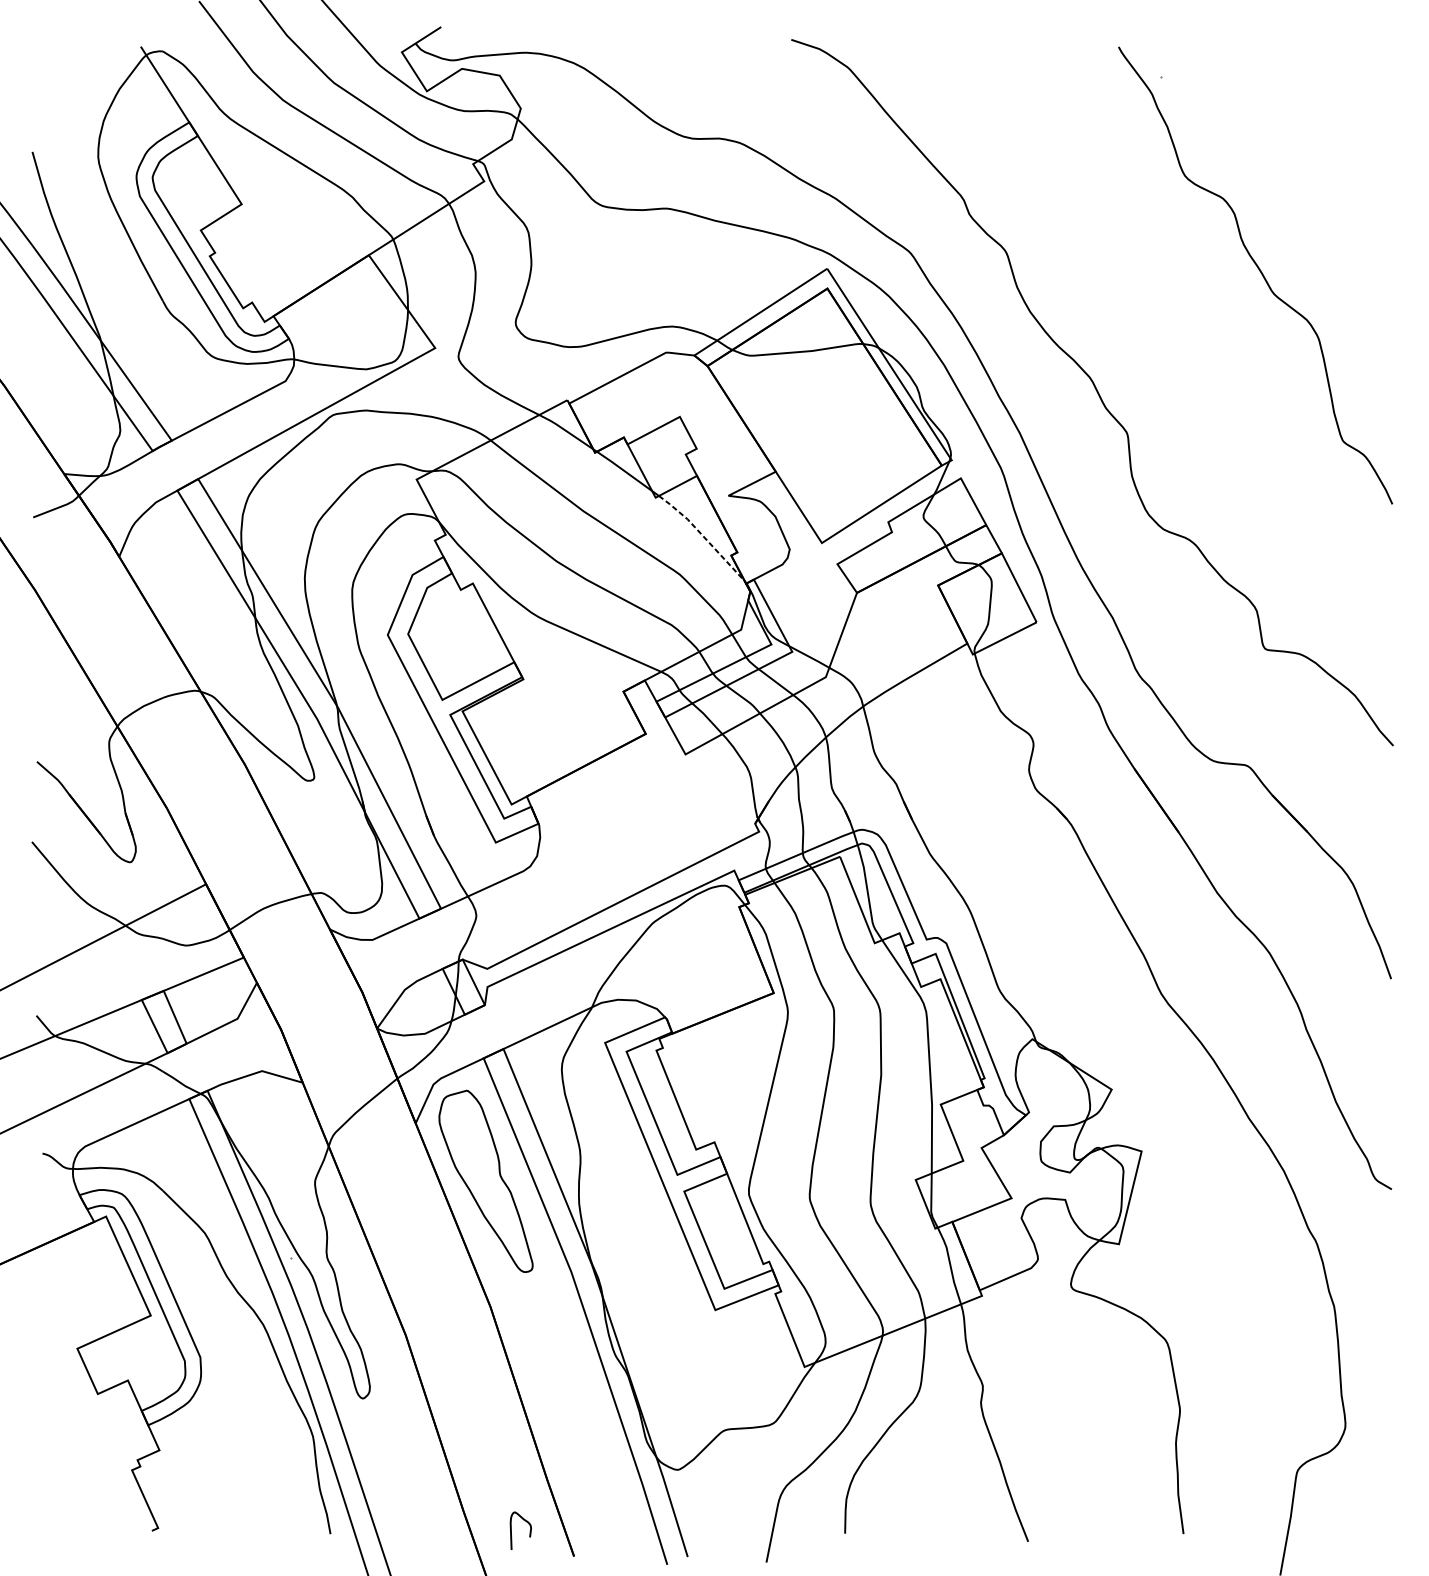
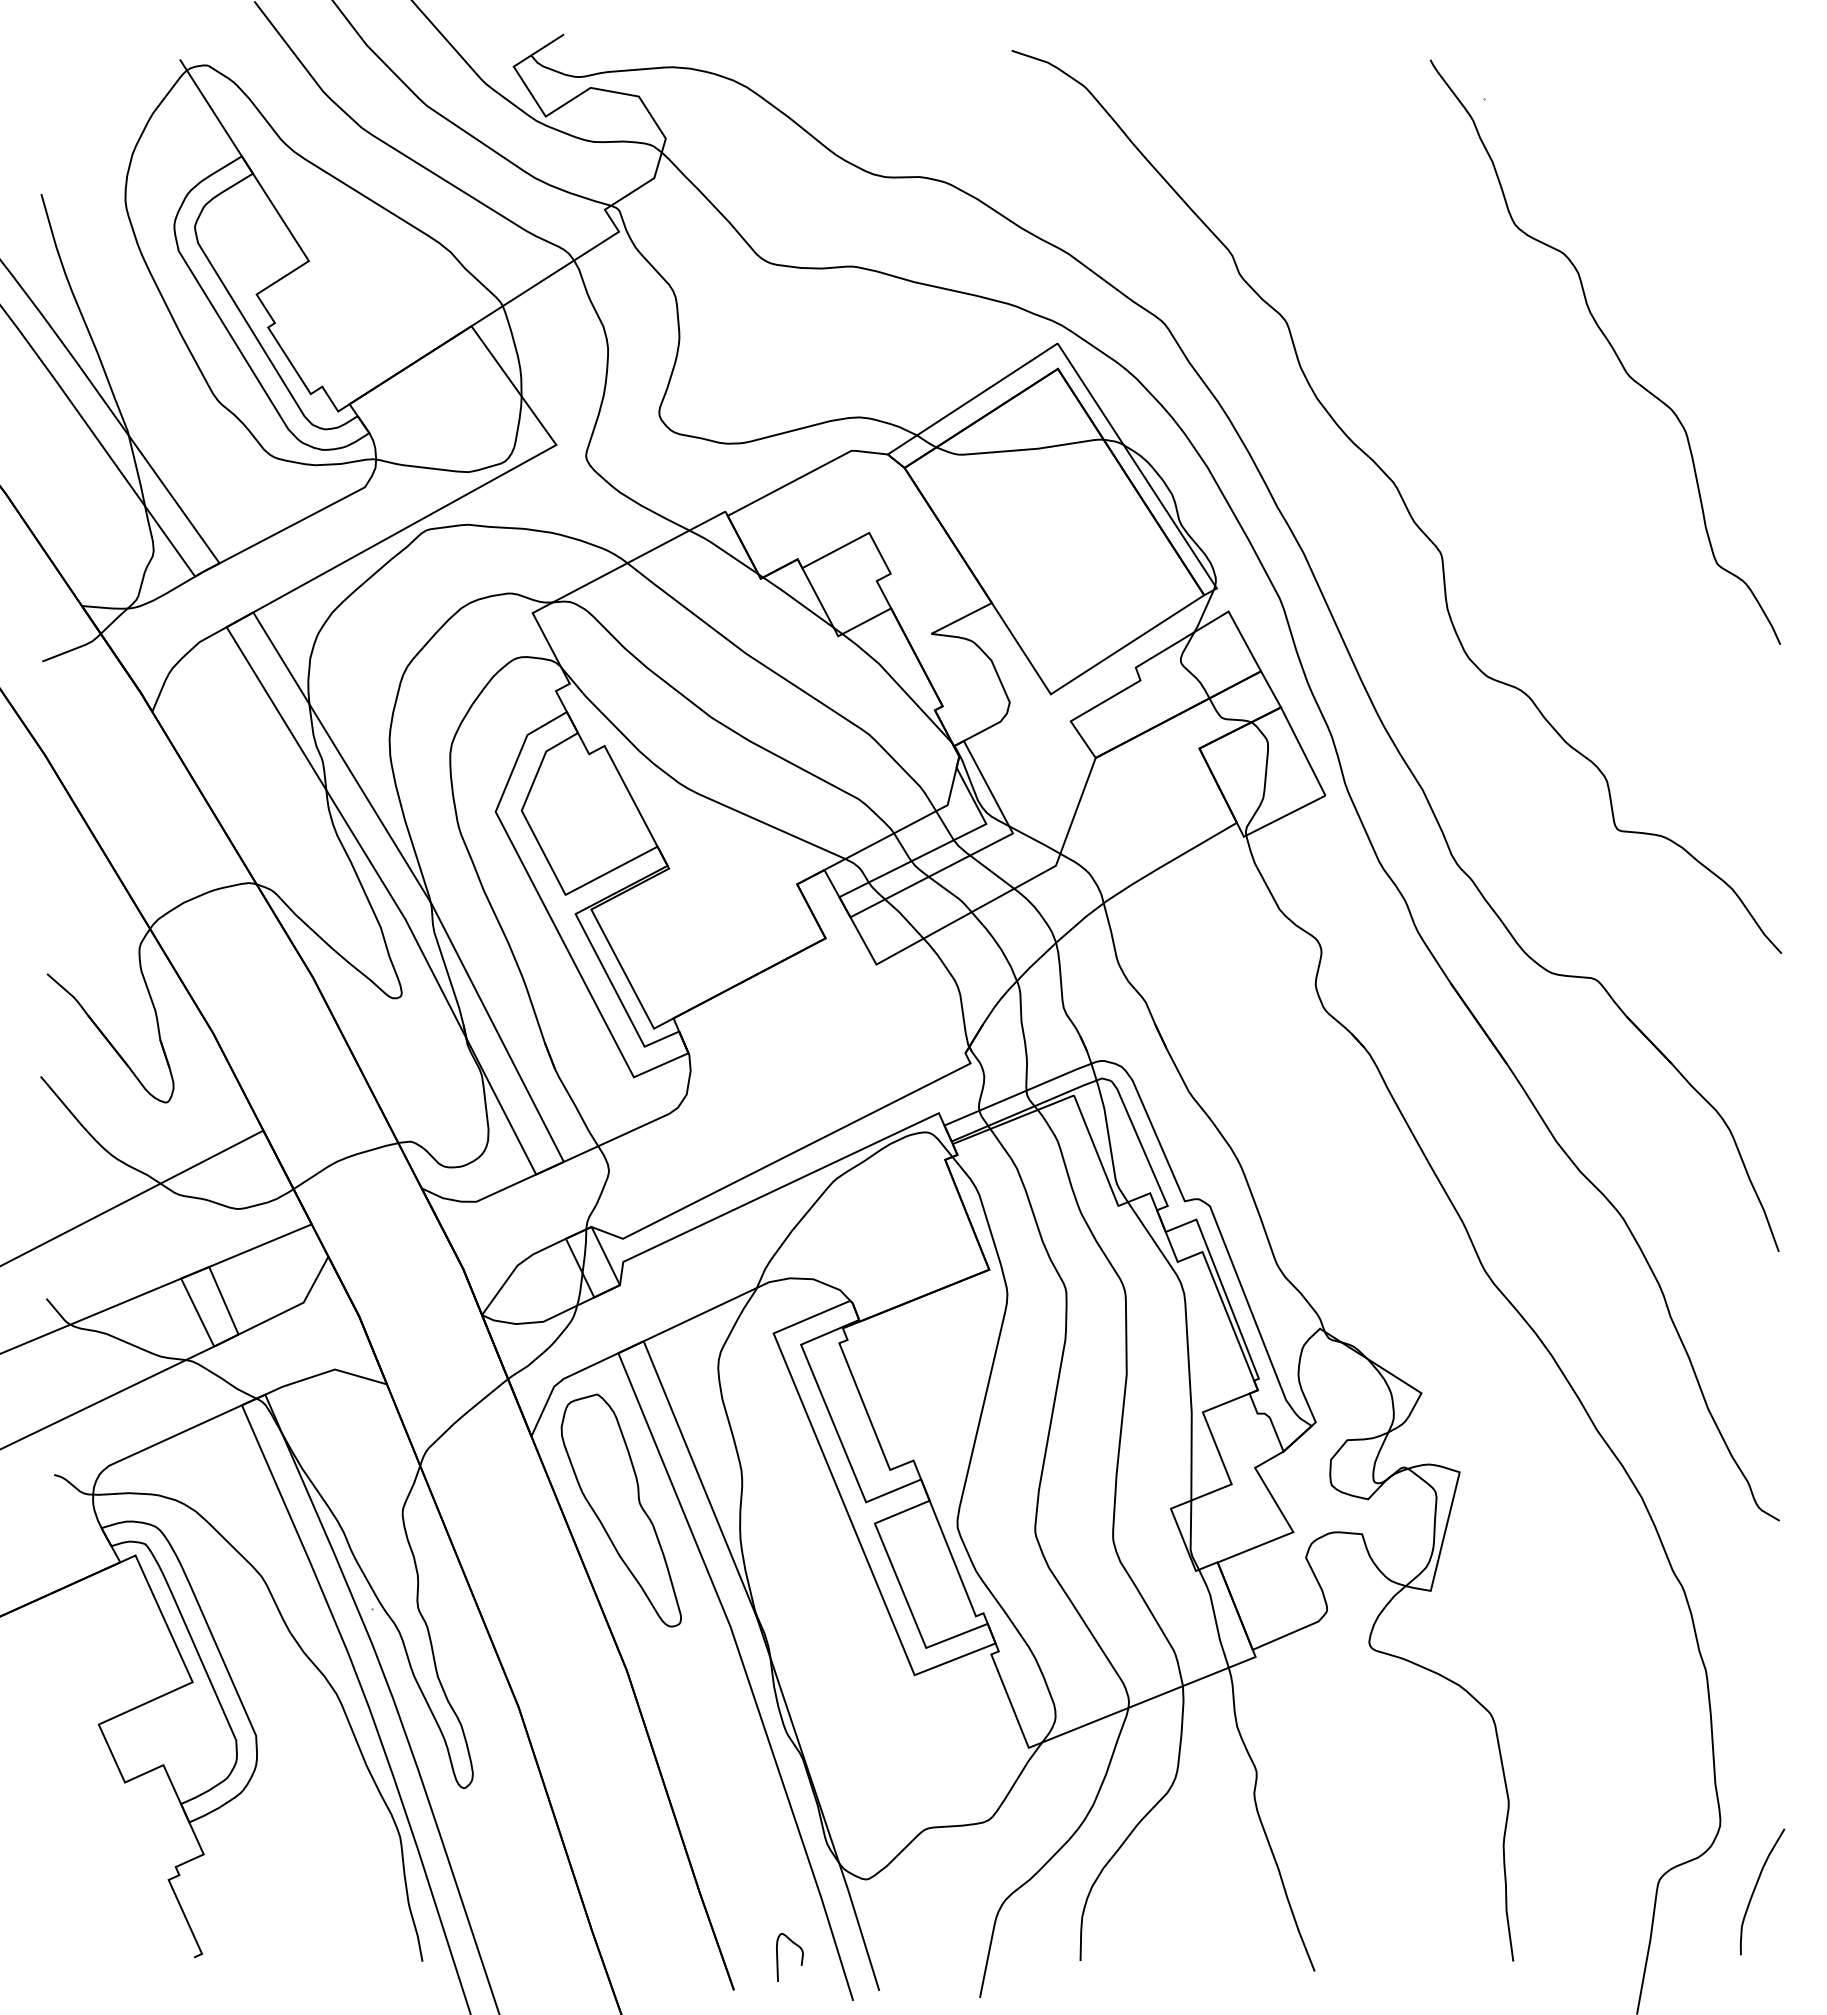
line: (702, 536) -> (898, 685), dashed -> solid
curve: (1372, 1478) -> (1755, 1890), added
curve: (511, 1530) -> (778, 1957), moved

